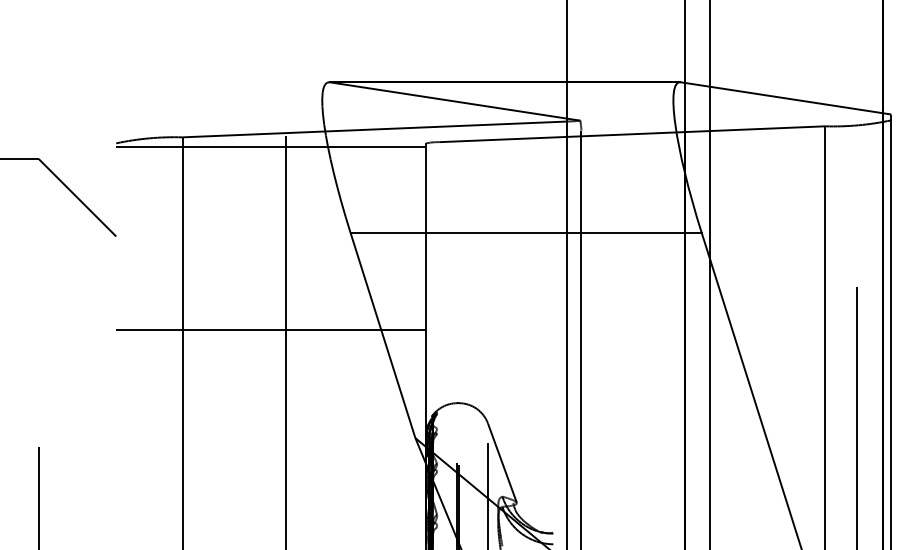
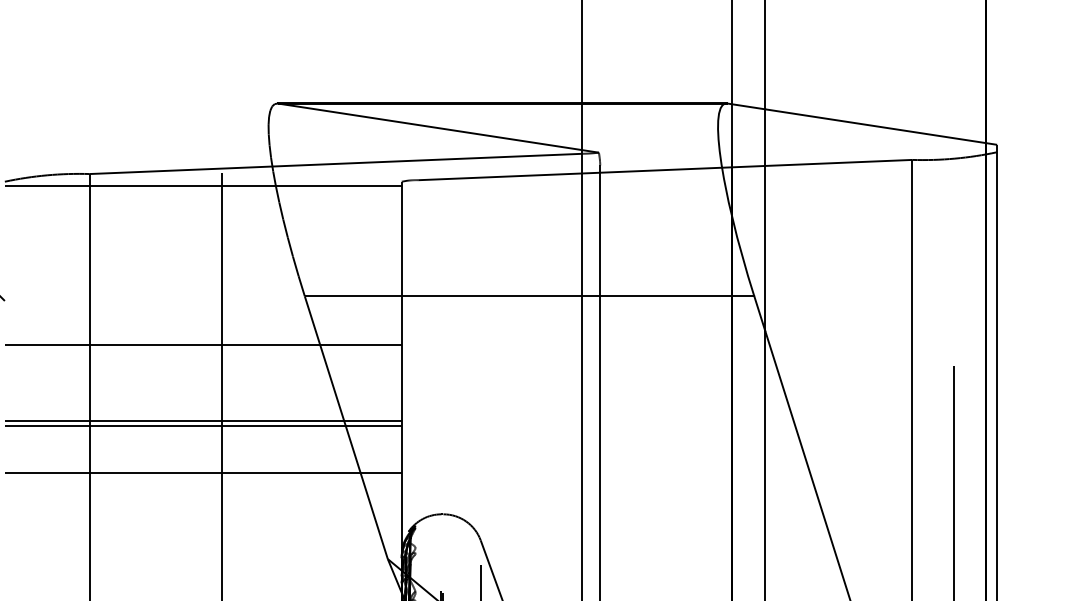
line: (271, 271) -> (203, 345), added
line: (271, 334) -> (203, 426), added
line: (271, 371) -> (203, 473), added

